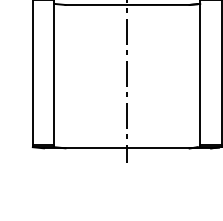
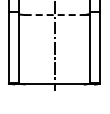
line: (129, 5) -> (55, 15), solid -> dashed

